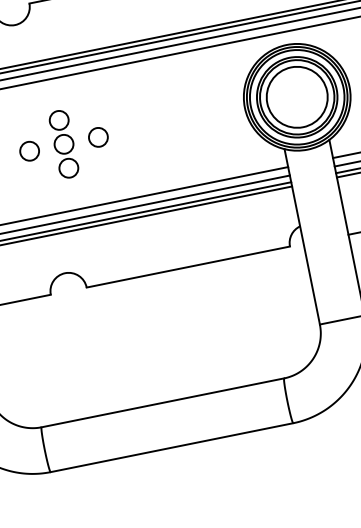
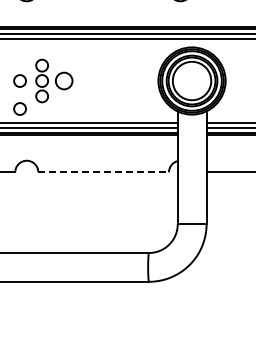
circle: (98, 136) -> (64, 80), size x1.4
circle: (37, 194) -> (19, 108), added
line: (189, 267) -> (104, 172), solid -> dashed

